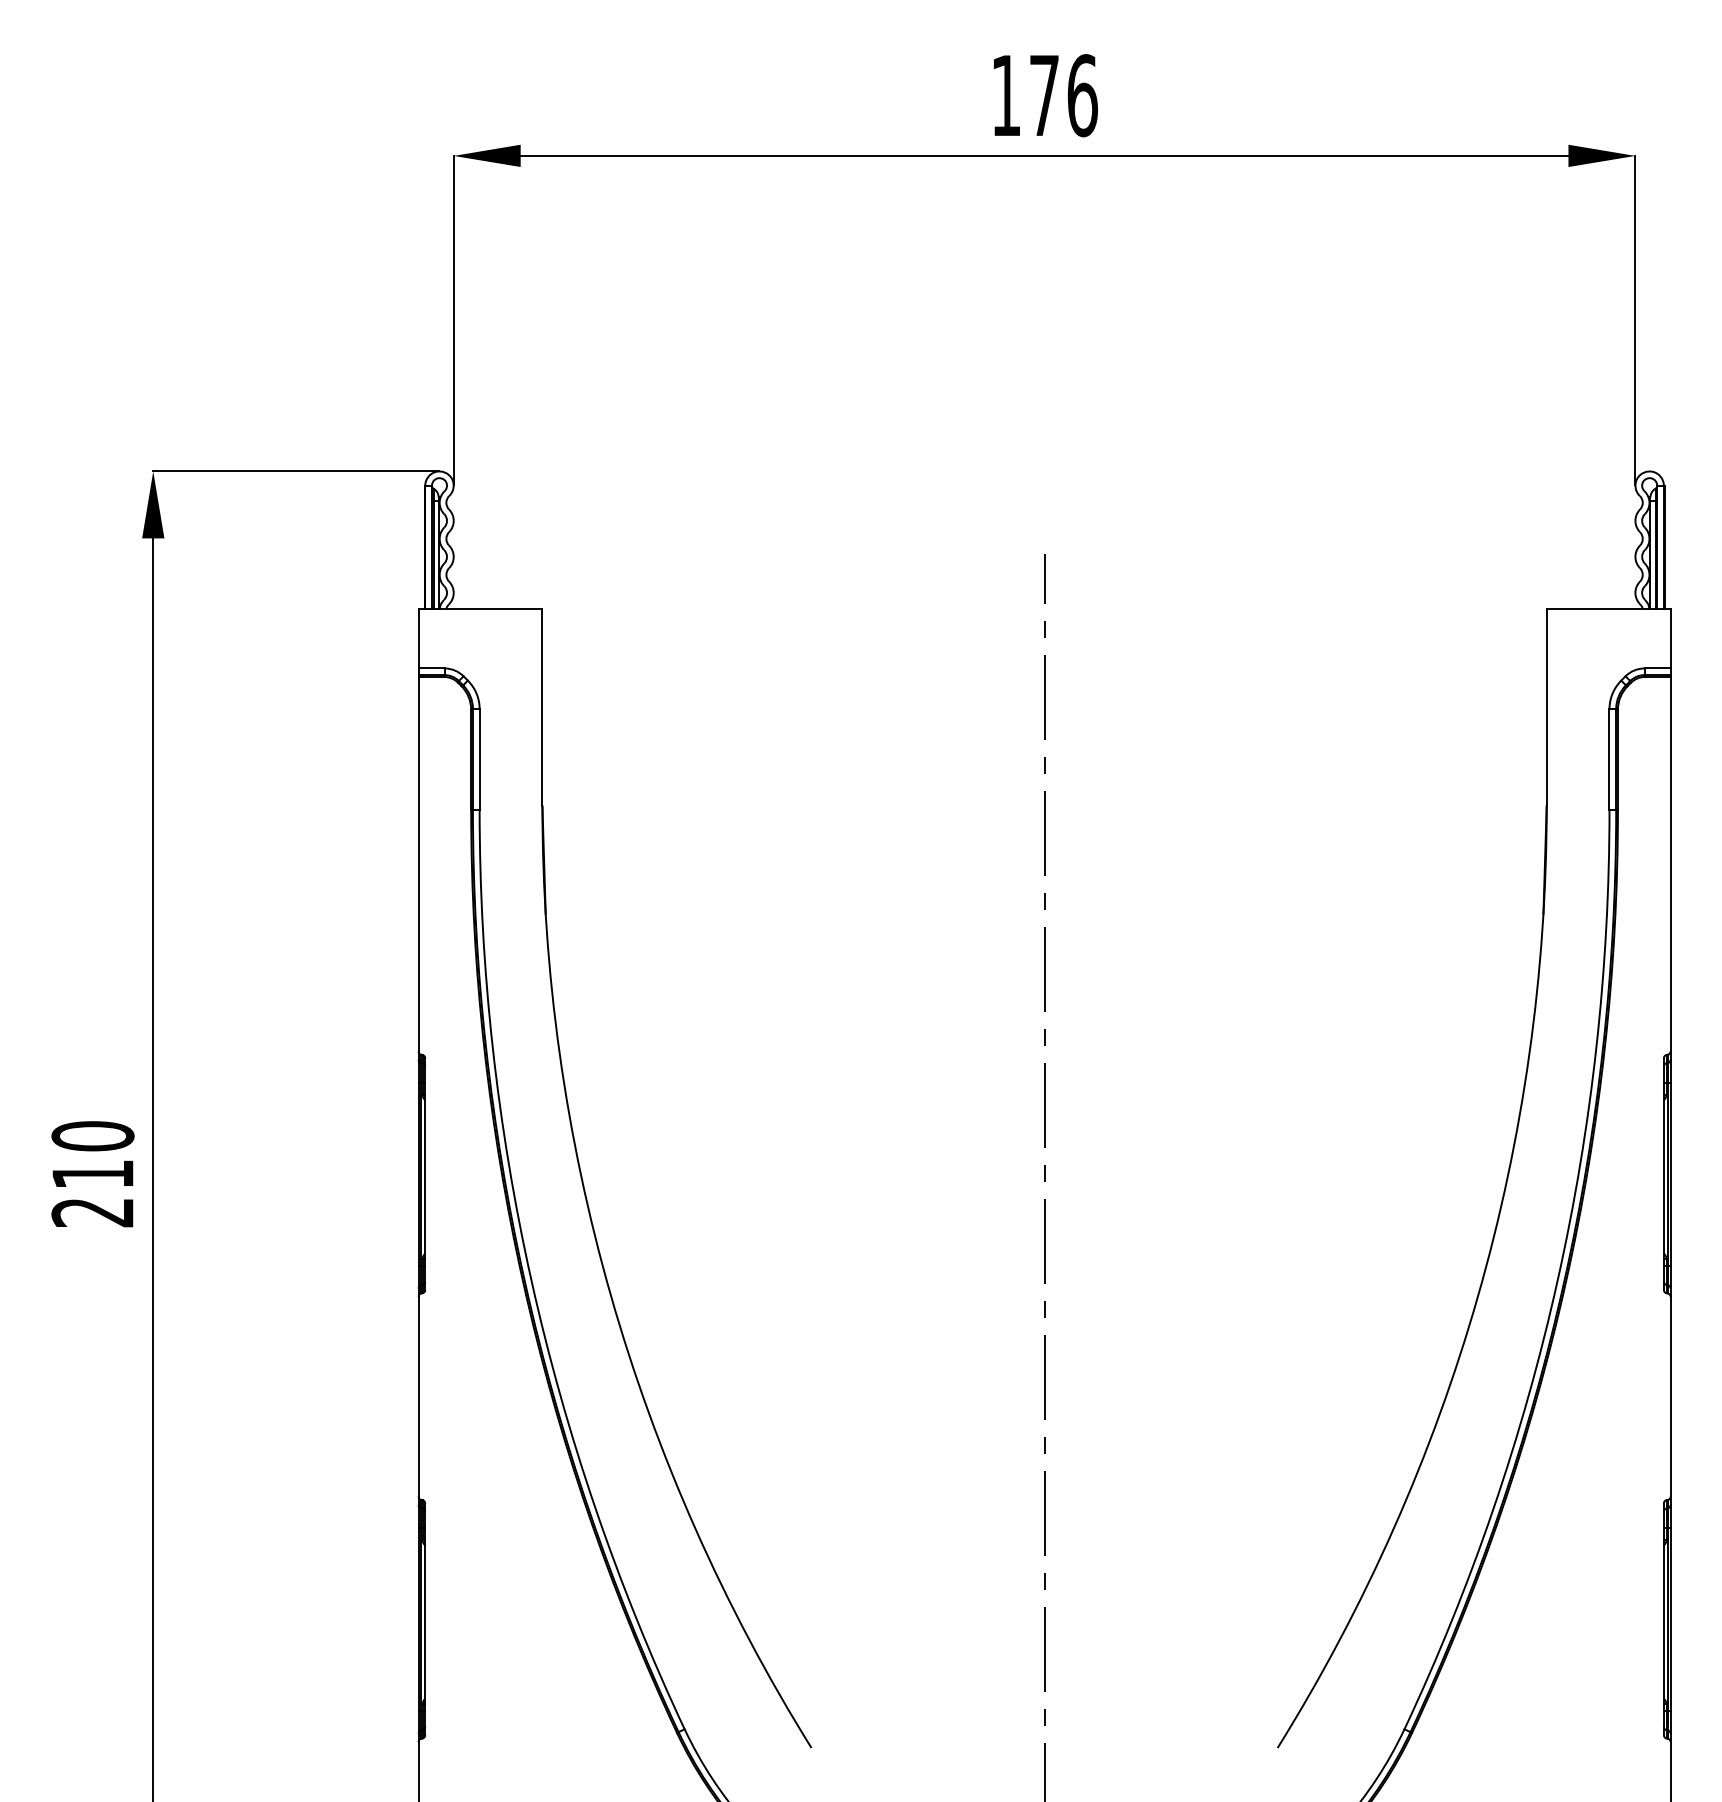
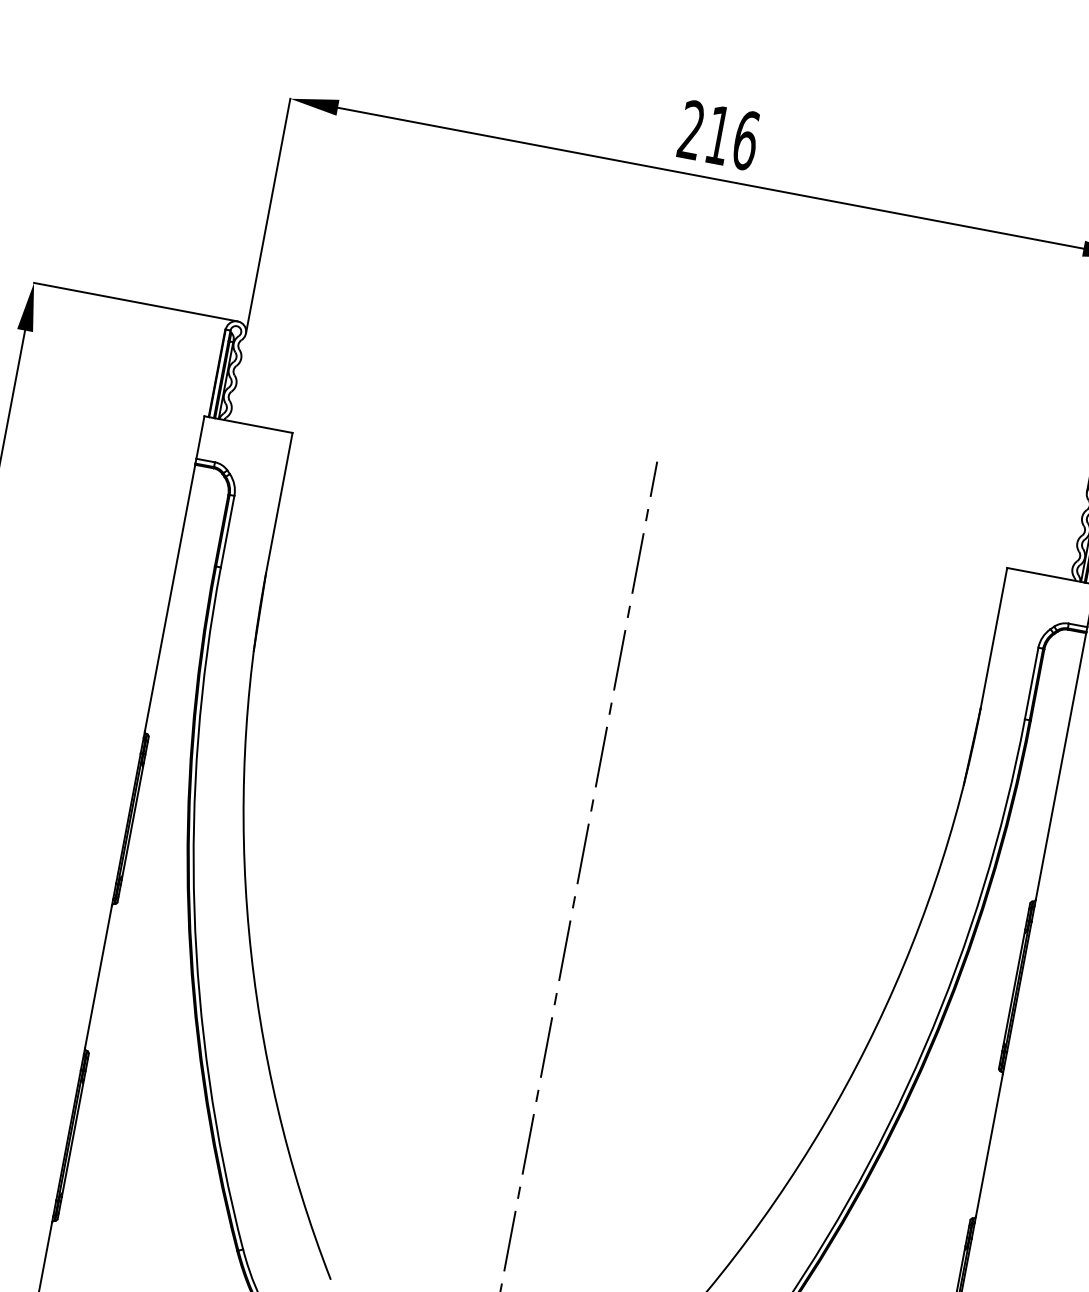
text: (1024, 94) -> (704, 131), 176 -> 216

